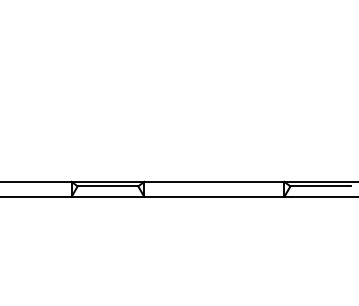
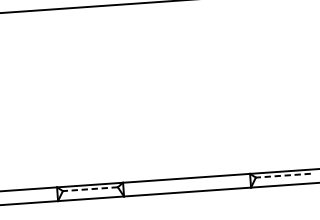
line: (107, 186) -> (89, 189), solid -> dashed
line: (320, 186) -> (283, 175), solid -> dashed

